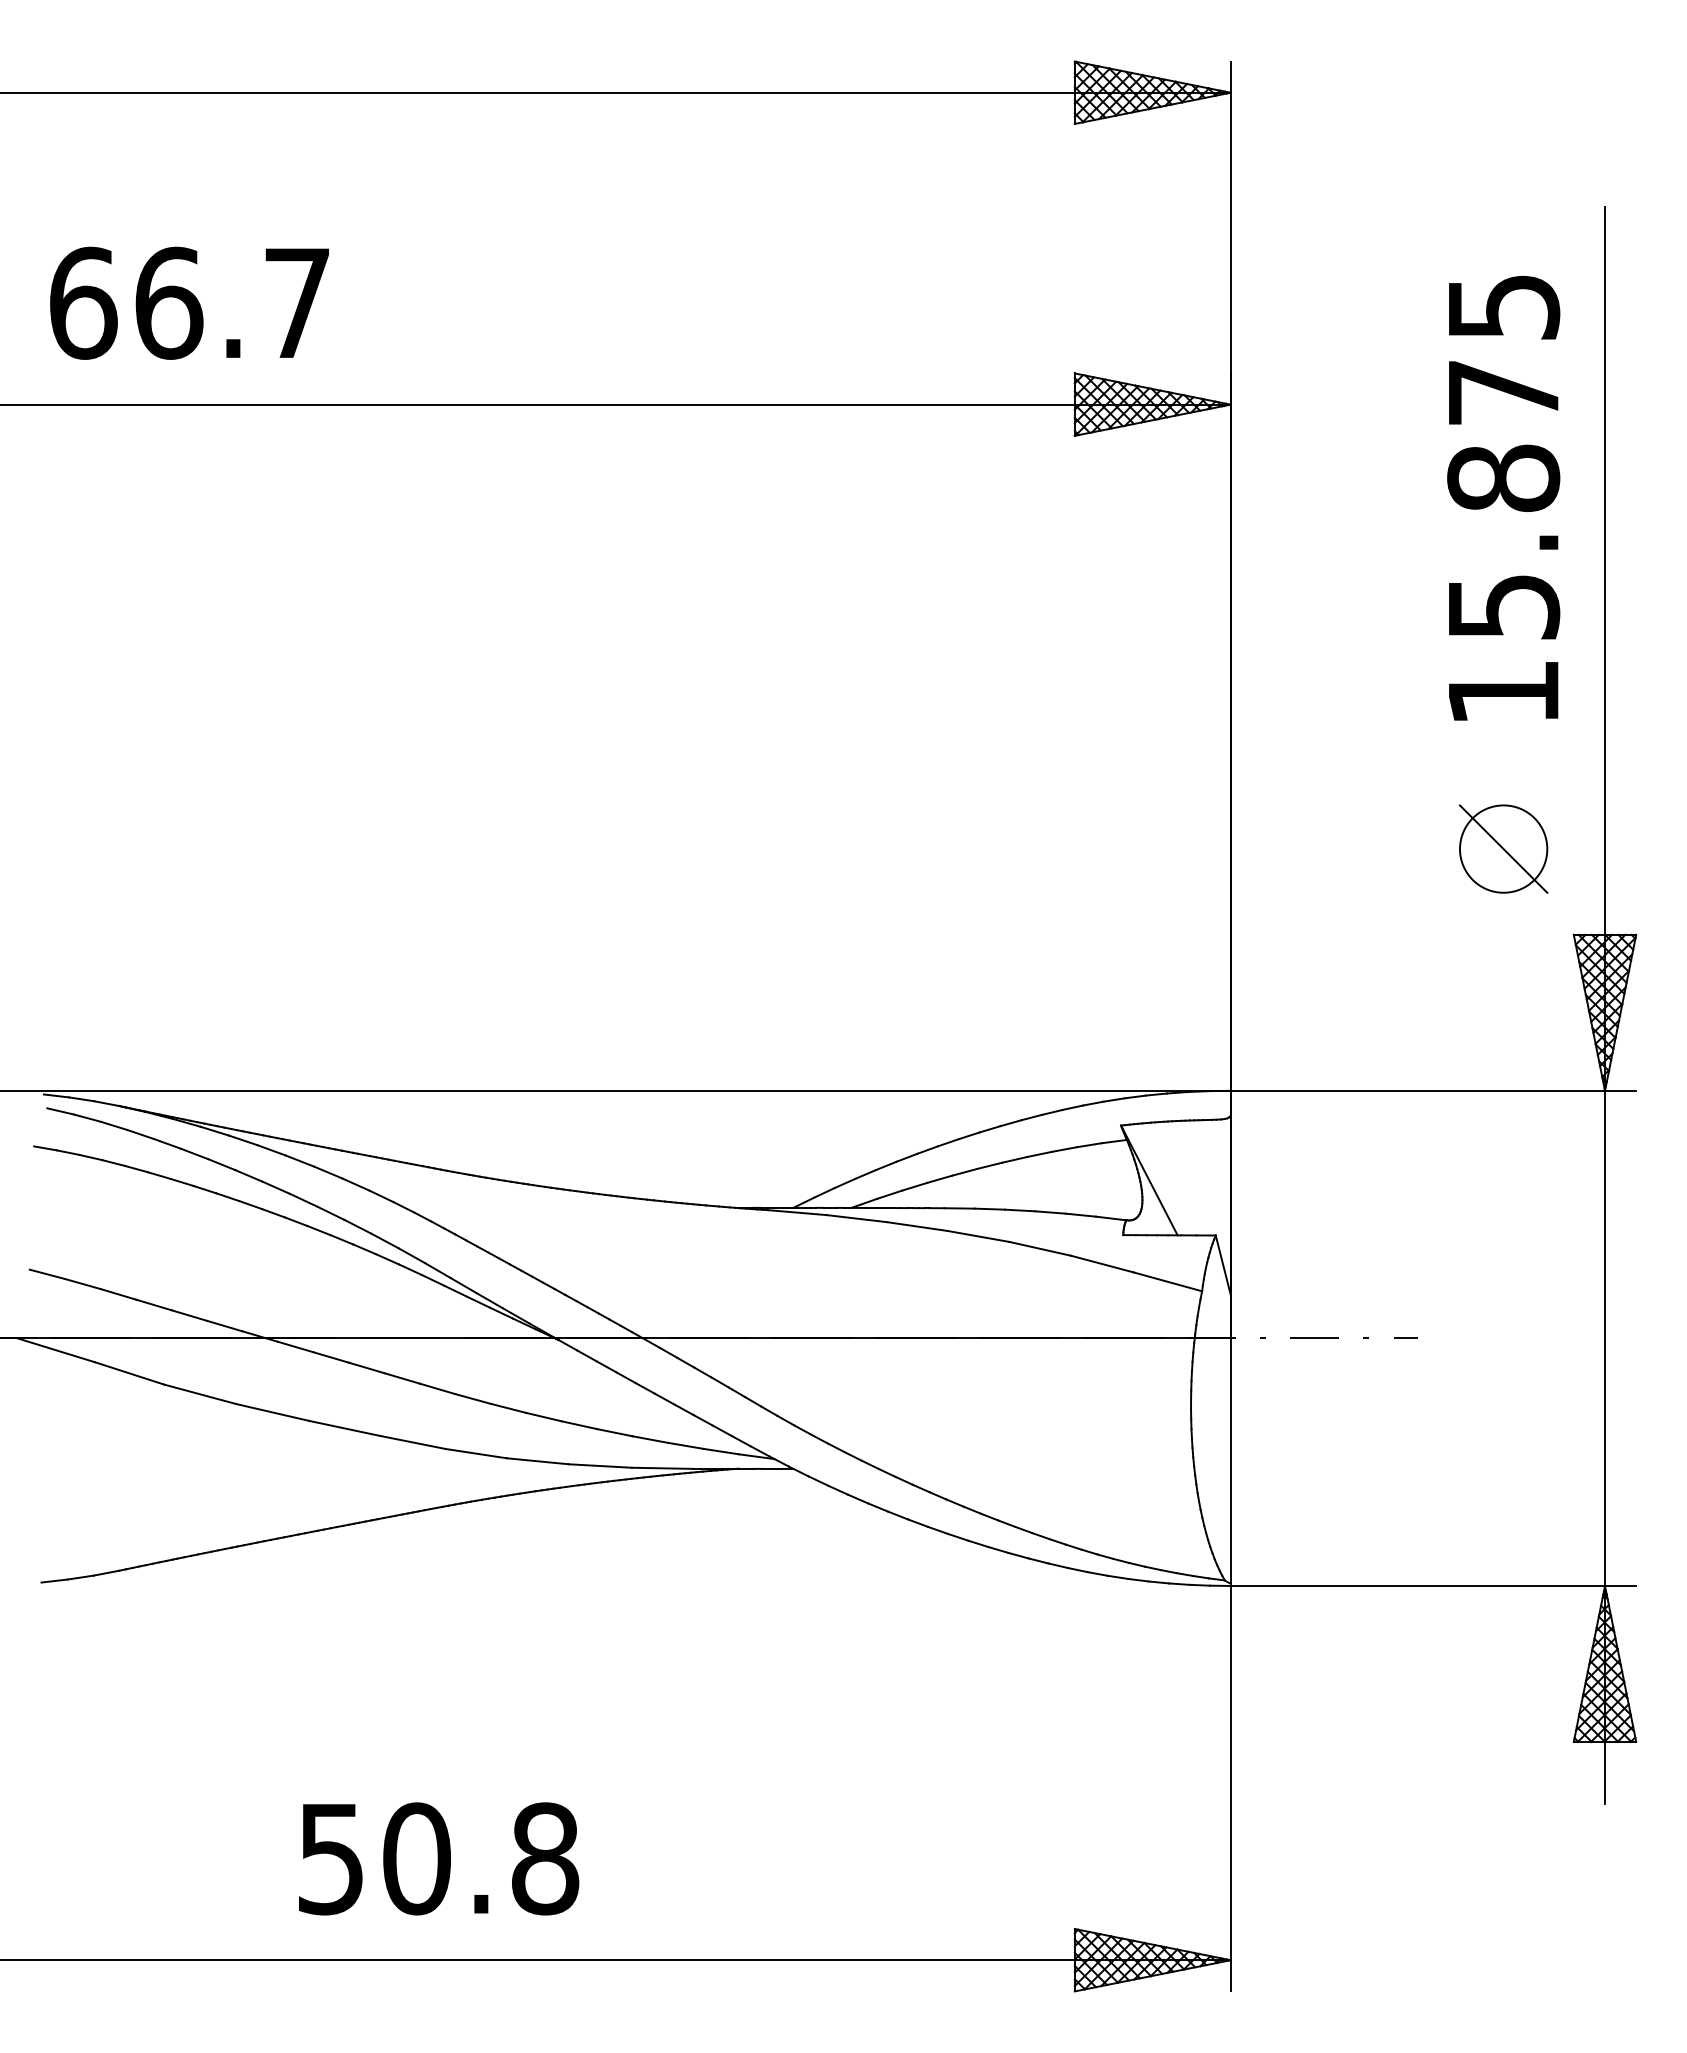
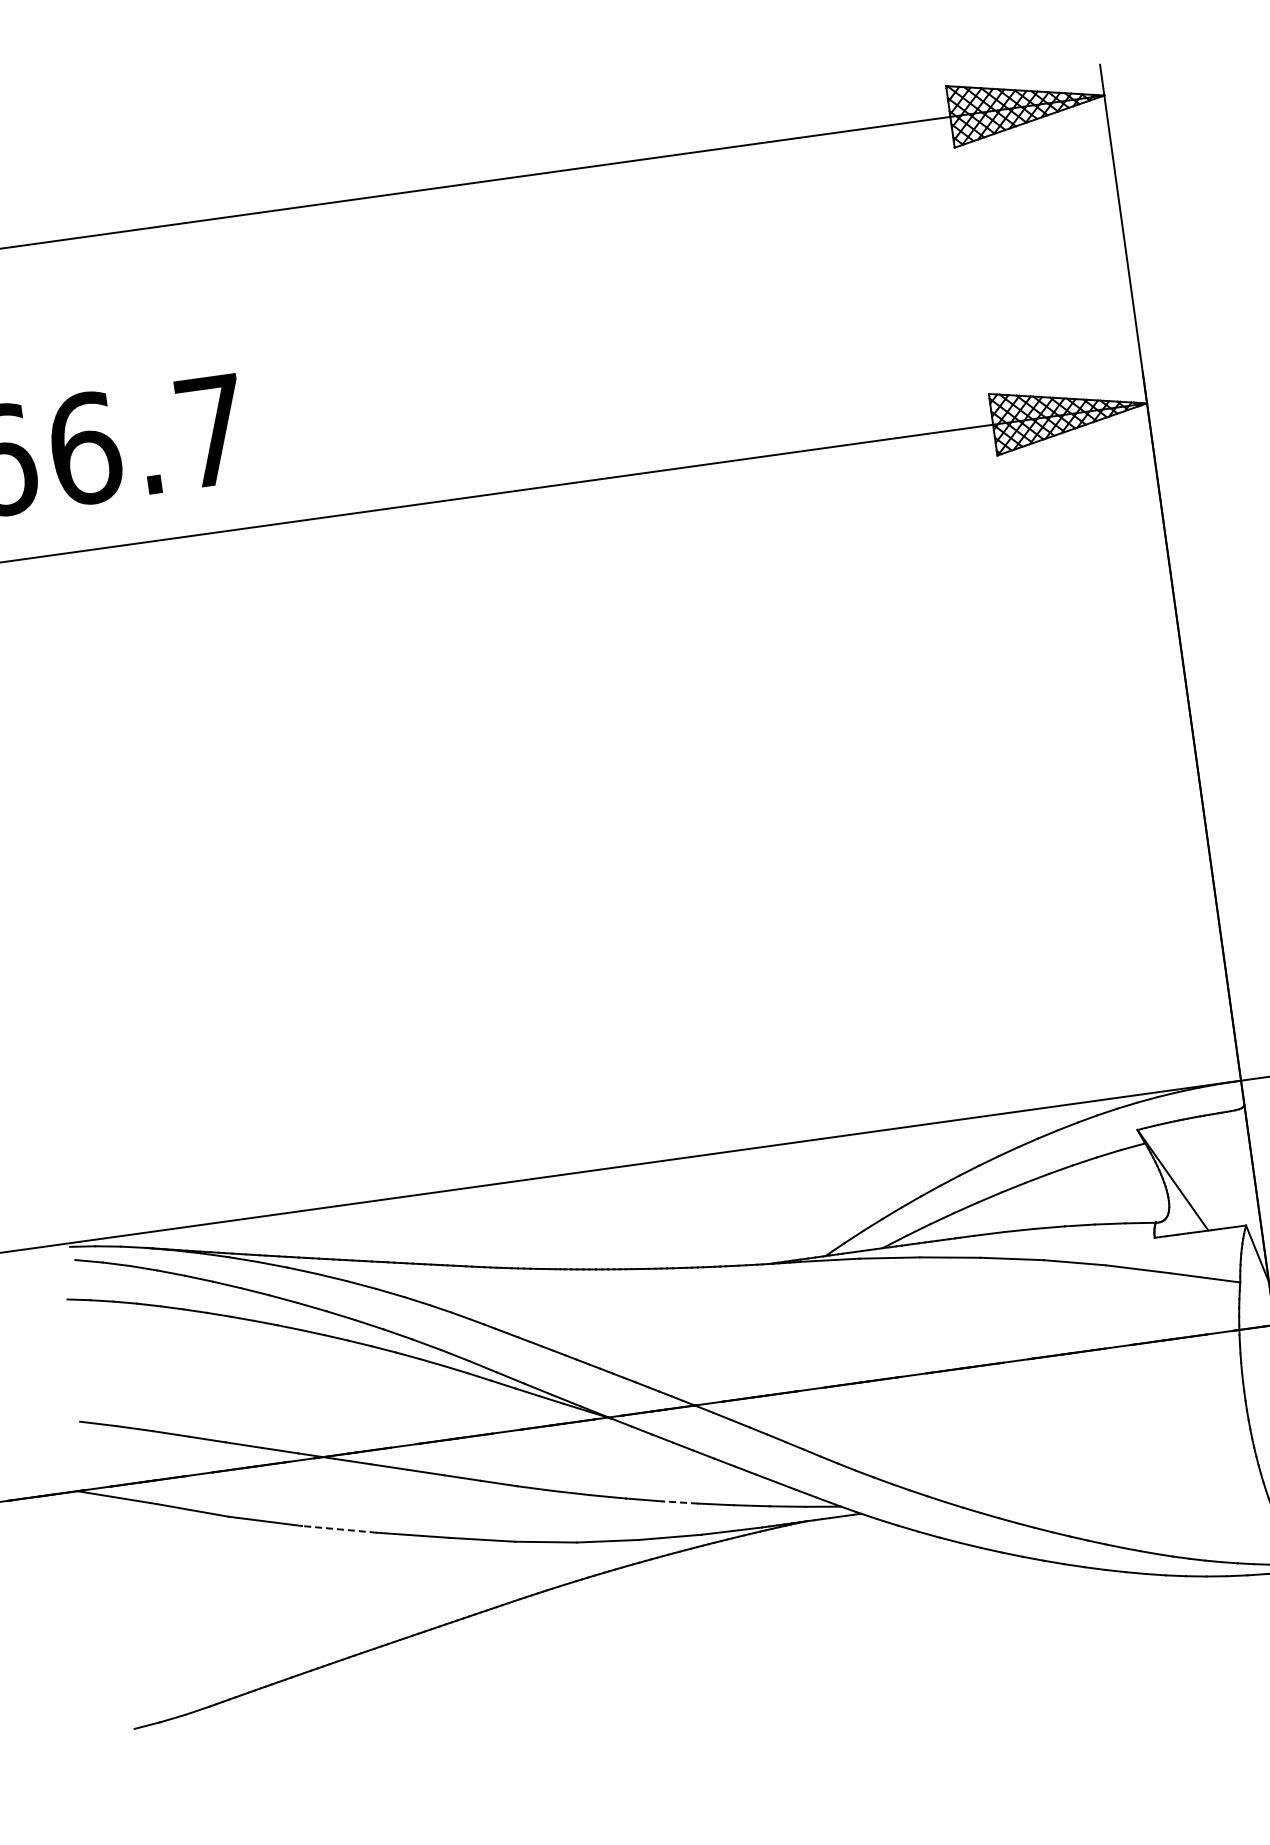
line: (272, 1412) -> (339, 1529), solid -> dashed
line: (614, 1432) -> (679, 1502), solid -> dashed

